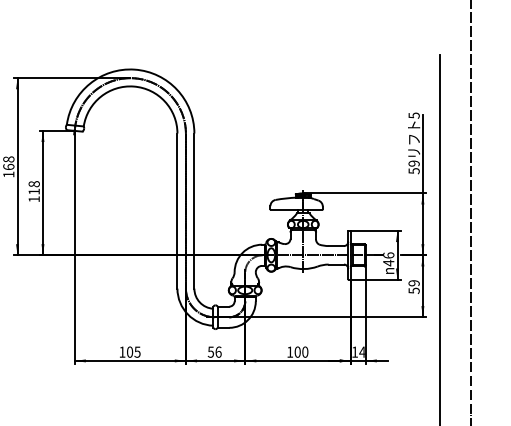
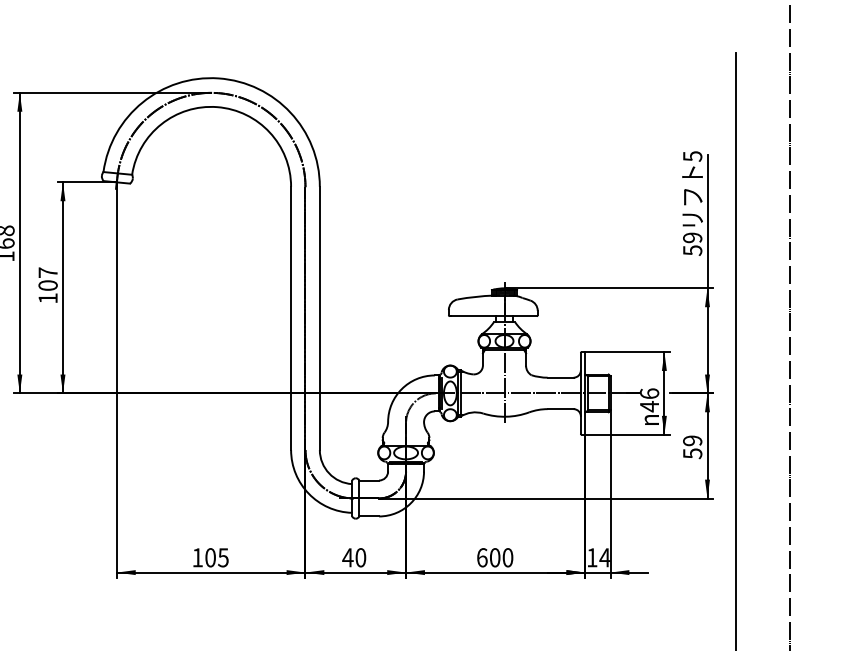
text: (33, 187) -> (46, 278), 118 -> 107
text: (214, 351) -> (353, 556), 56 -> 40
text: (290, 351) -> (482, 556), 100 -> 600

